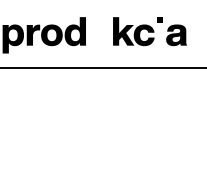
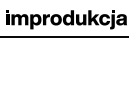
fill: (98, 34) -> (80, 19), added
fill: (159, 38) -> (112, 21), added

